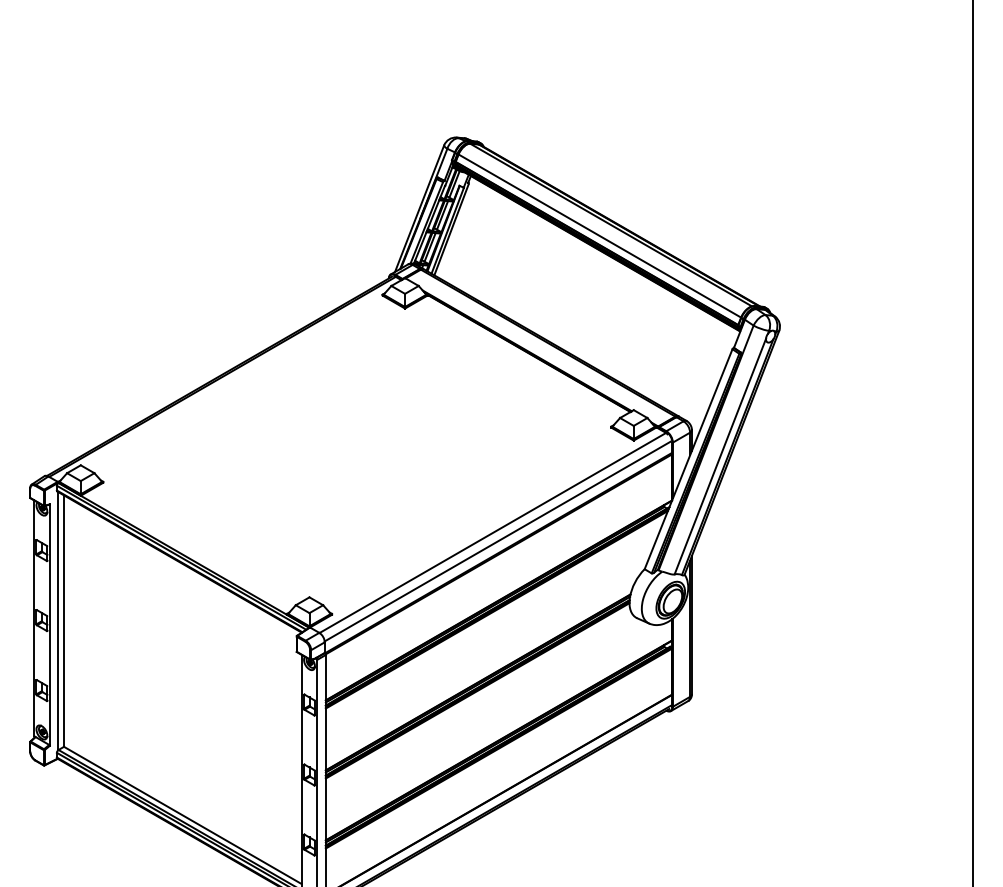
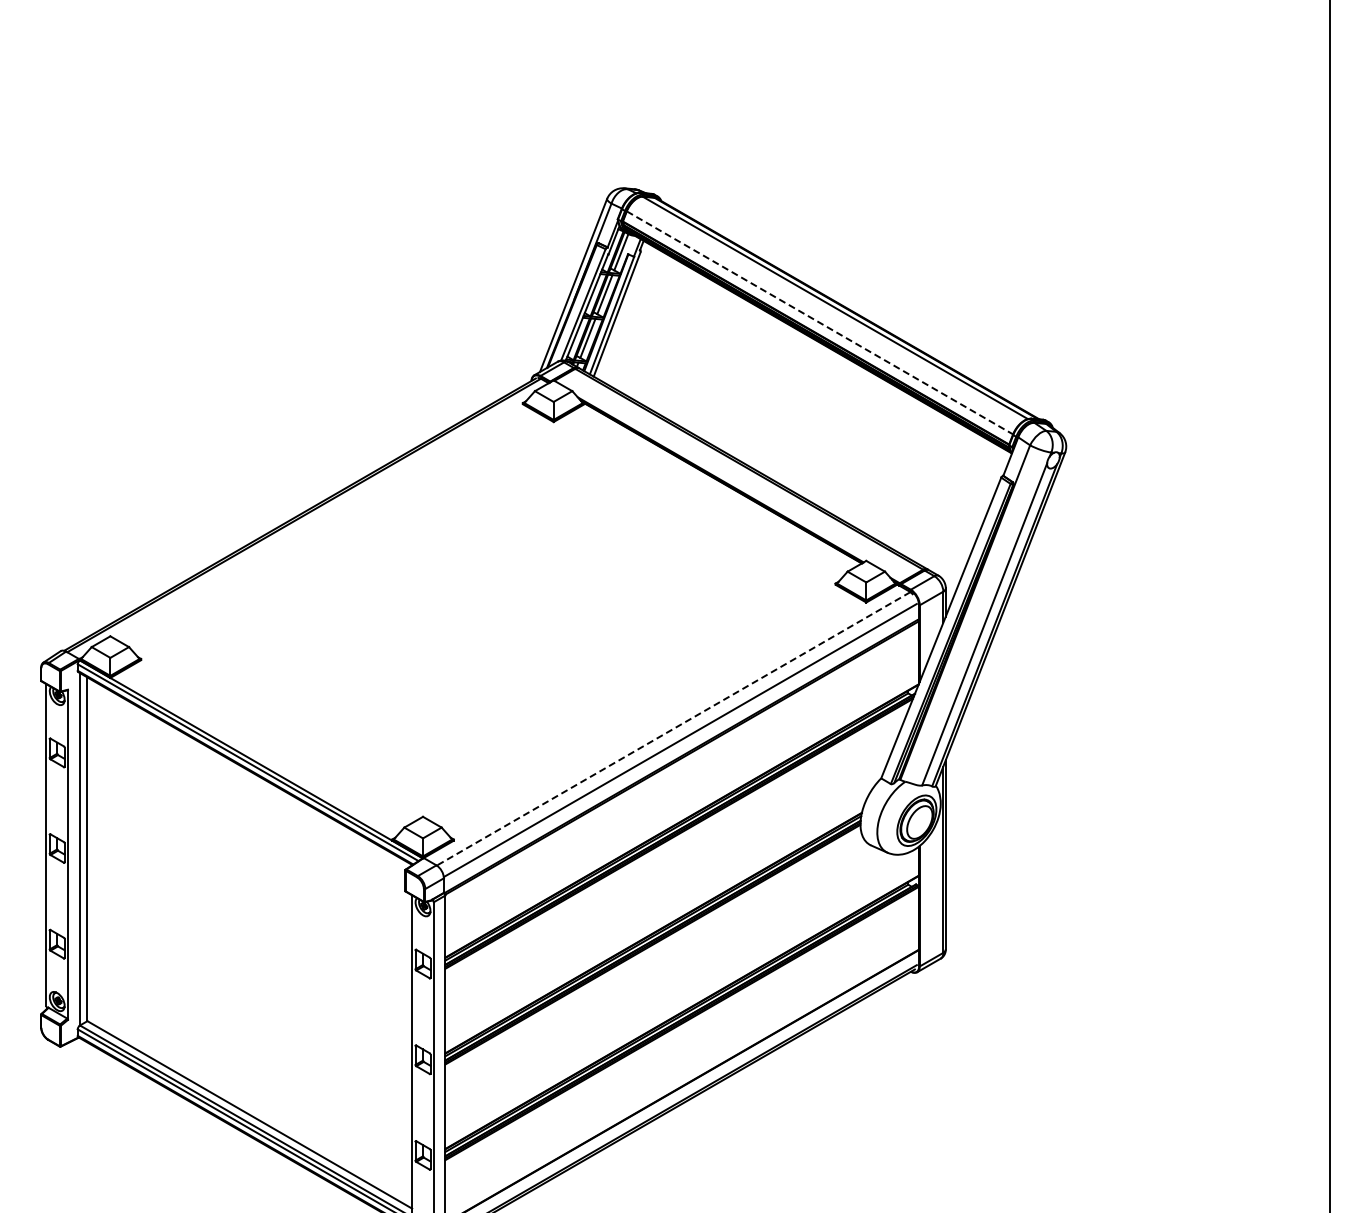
line: (599, 235) -> (819, 322), solid -> dashed
line: (492, 533) -> (673, 729), solid -> dashed

